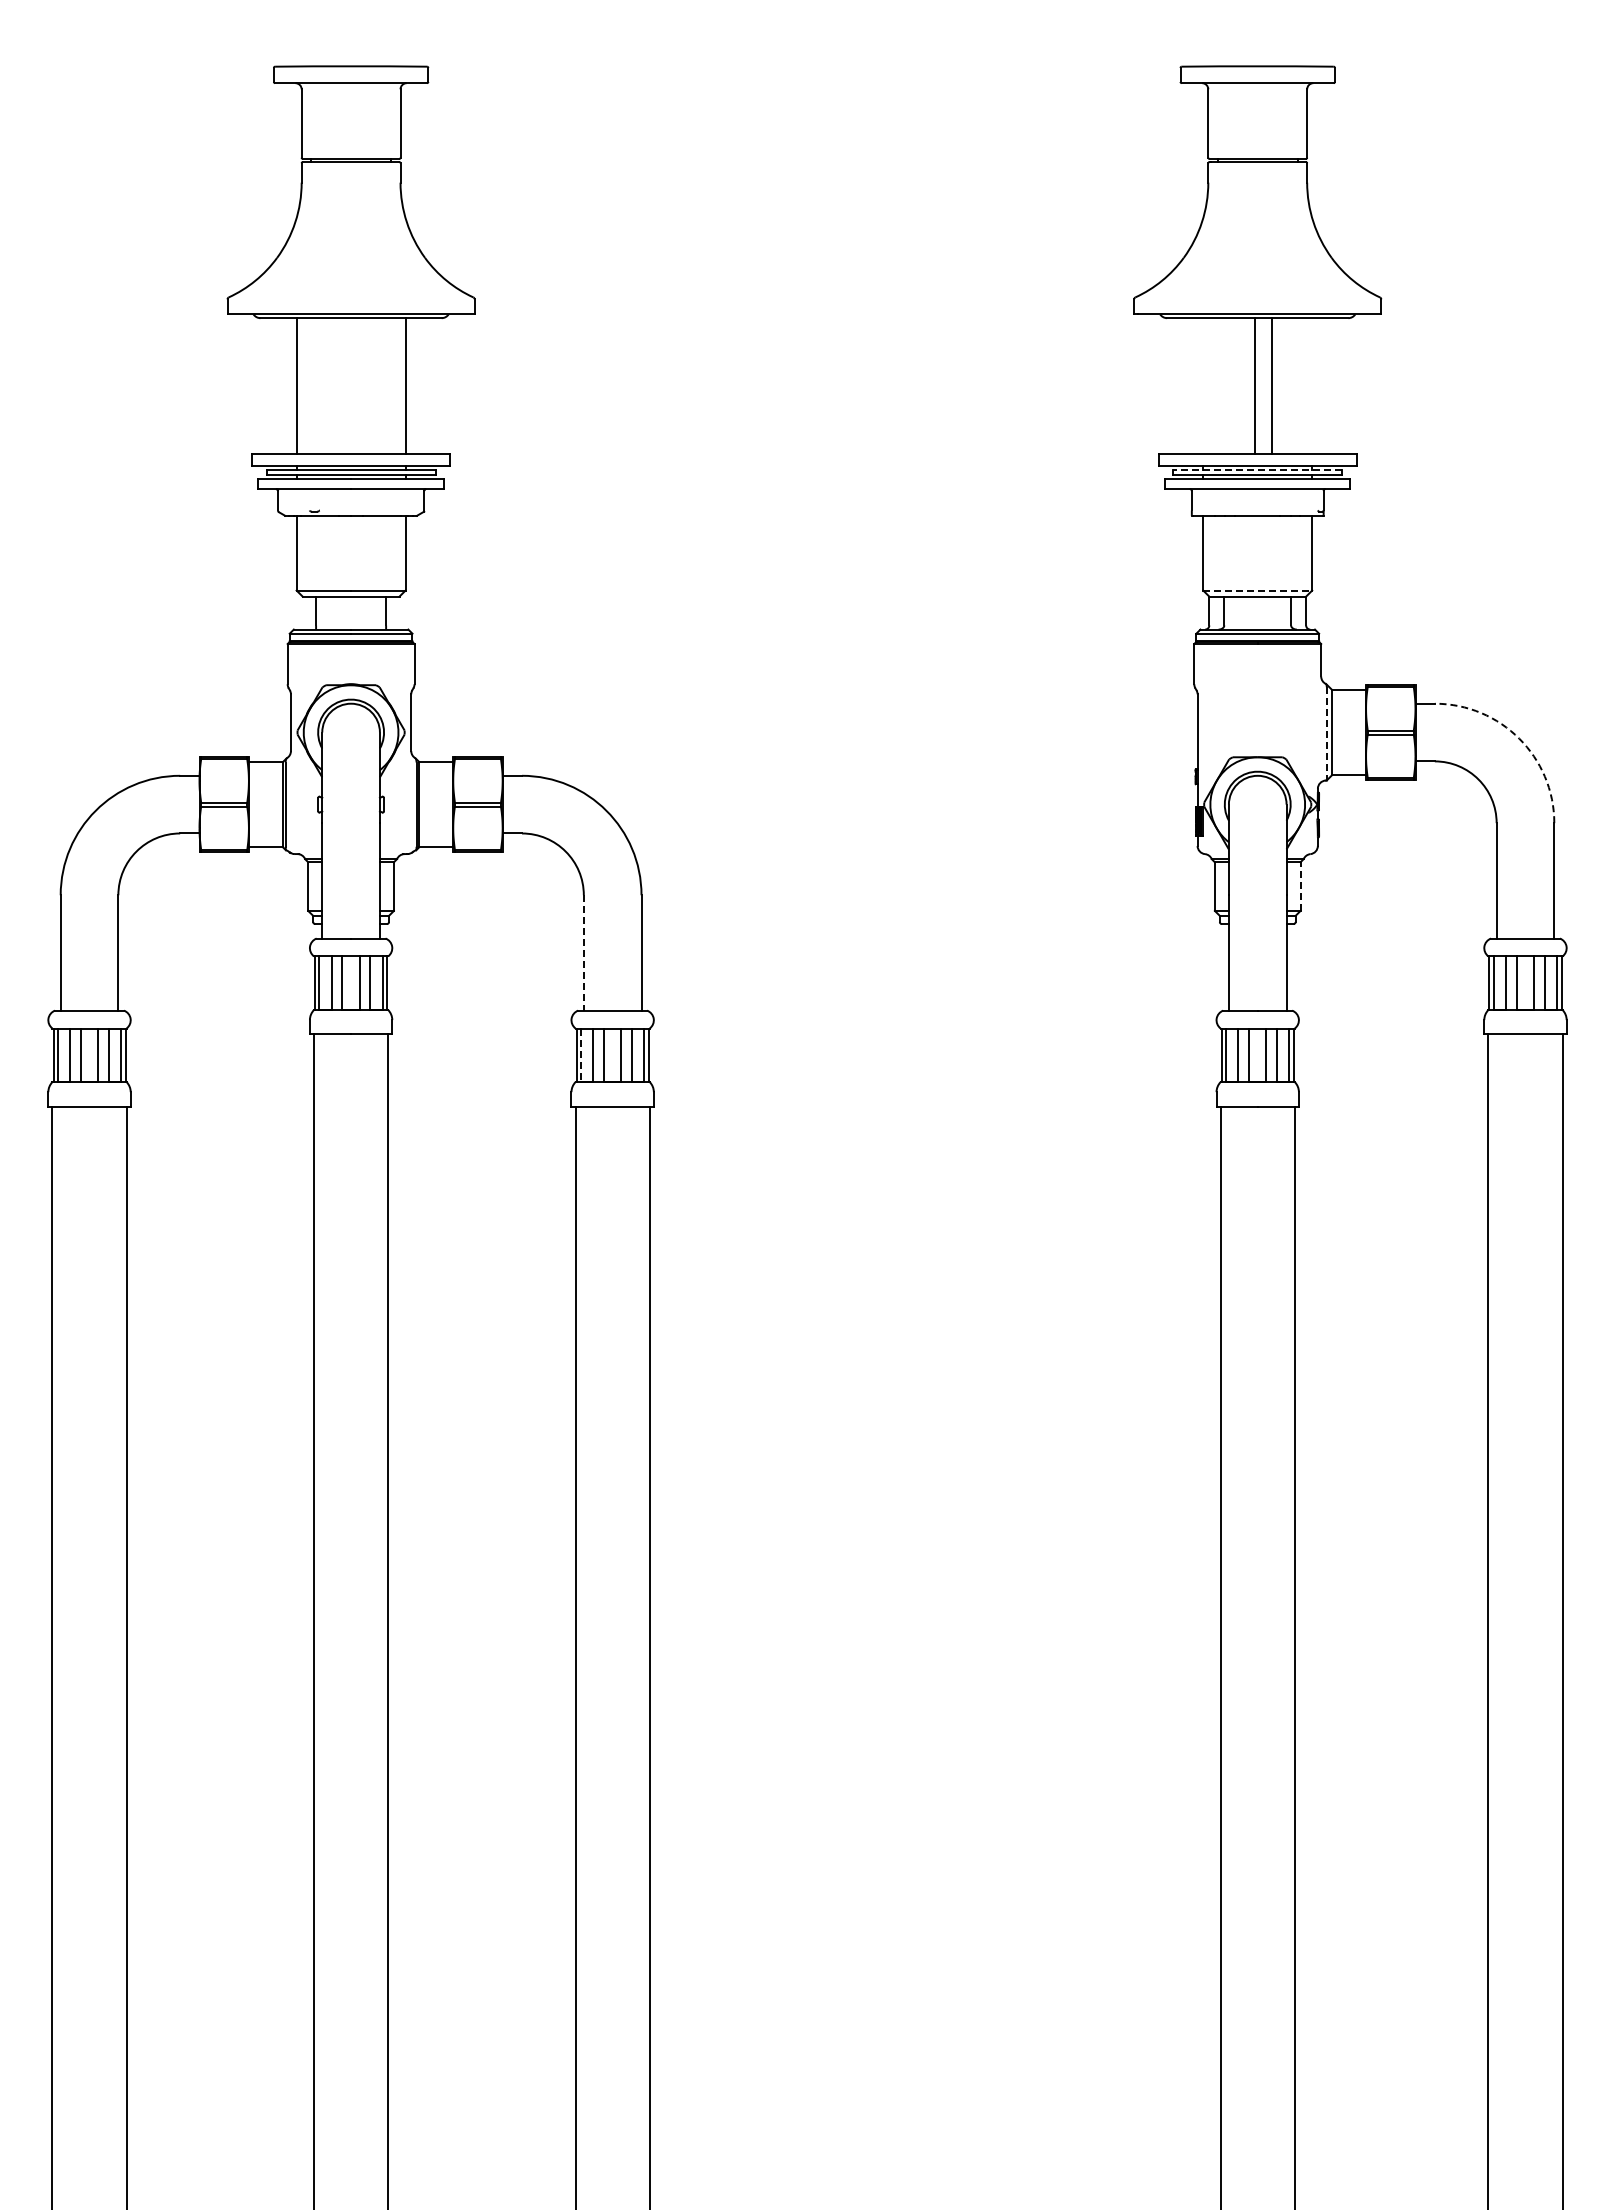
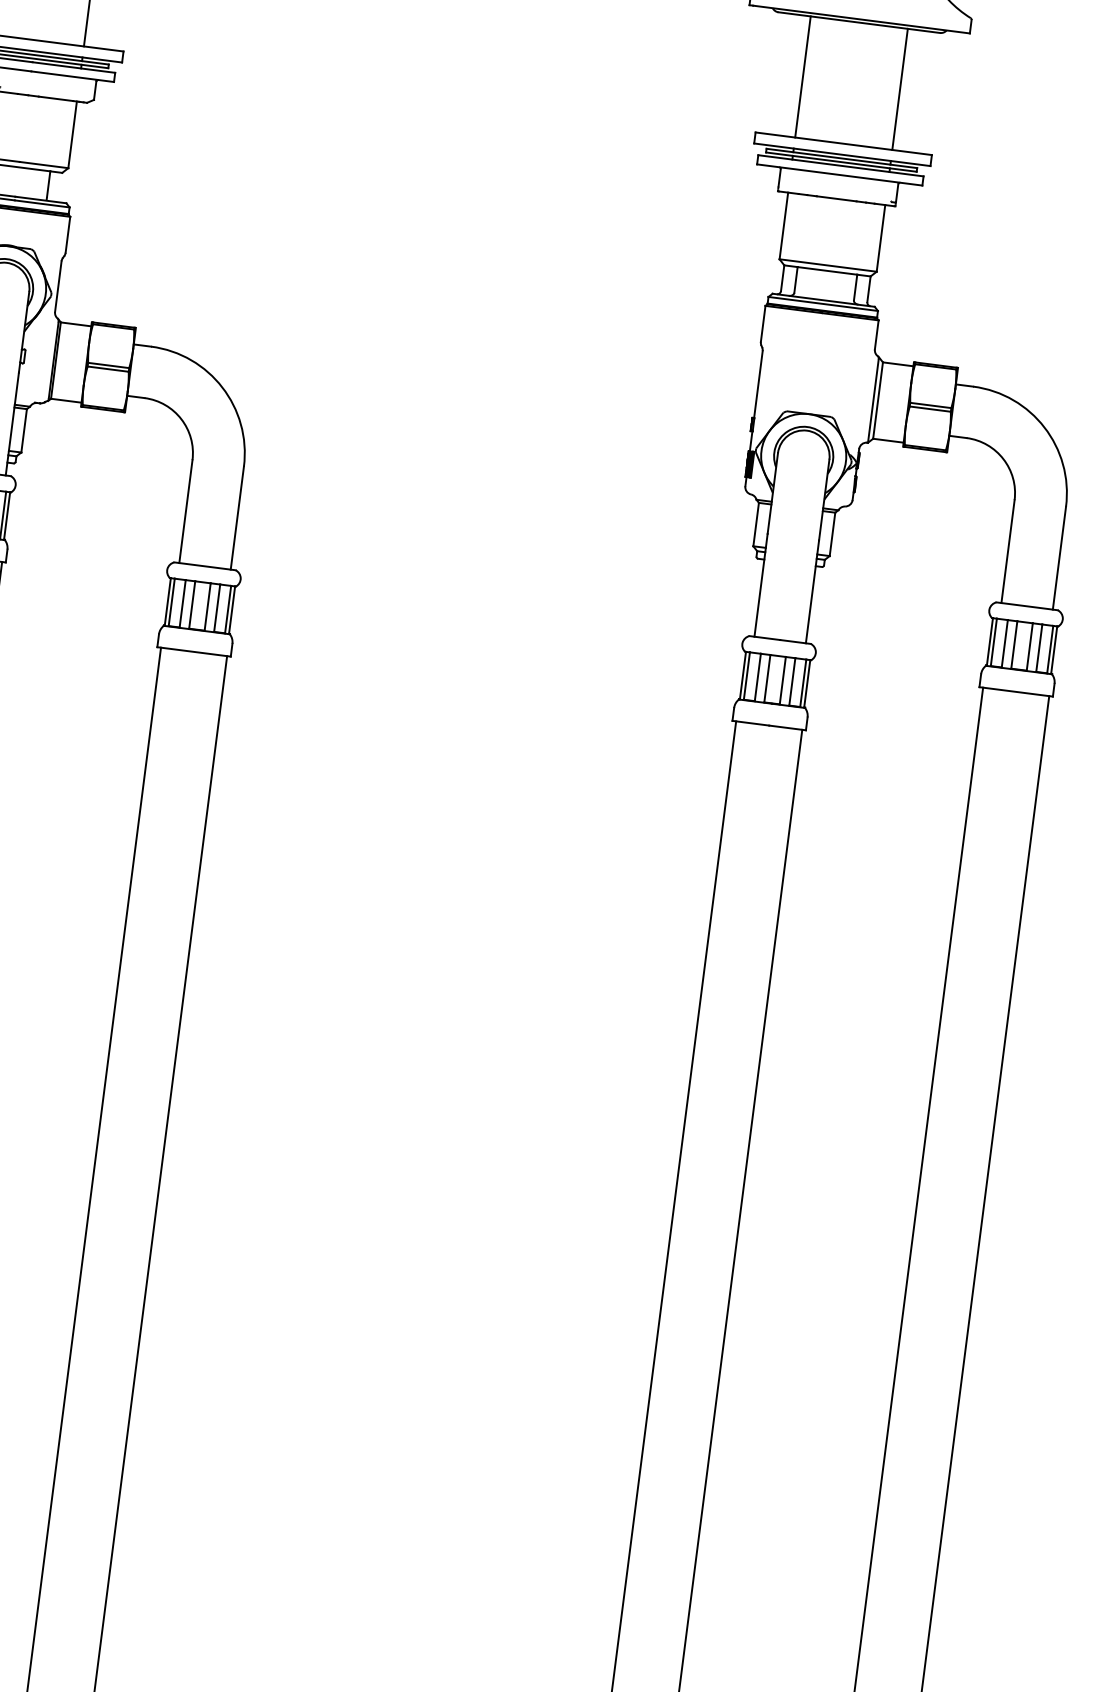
line: (1255, 386) -> (900, 89), moved
line: (1272, 386) -> (803, 77), moved
line: (1257, 470) -> (841, 158), dashed -> solid
line: (1258, 590) -> (828, 265), dashed -> solid
line: (1326, 733) -> (873, 400), dashed -> solid
arc: (1519, 738) -> (1044, 427), dashed -> solid
line: (1300, 886) -> (832, 534), dashed -> solid
line: (583, 952) -> (185, 511), dashed -> solid
line: (581, 1055) -> (172, 602), dashed -> solid

